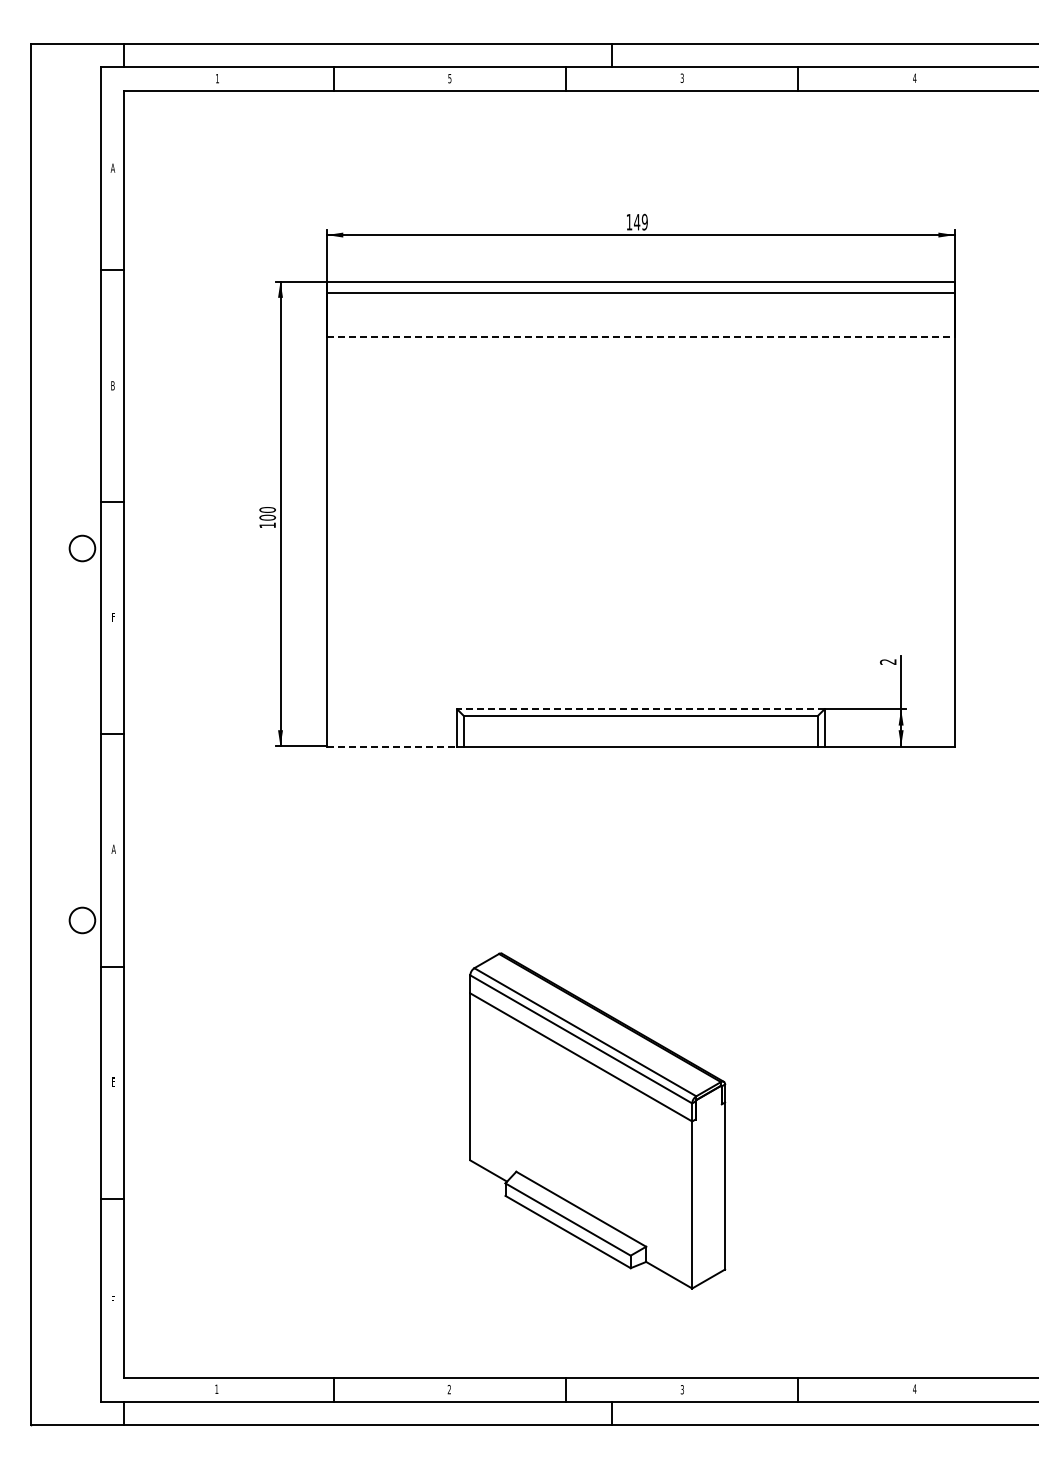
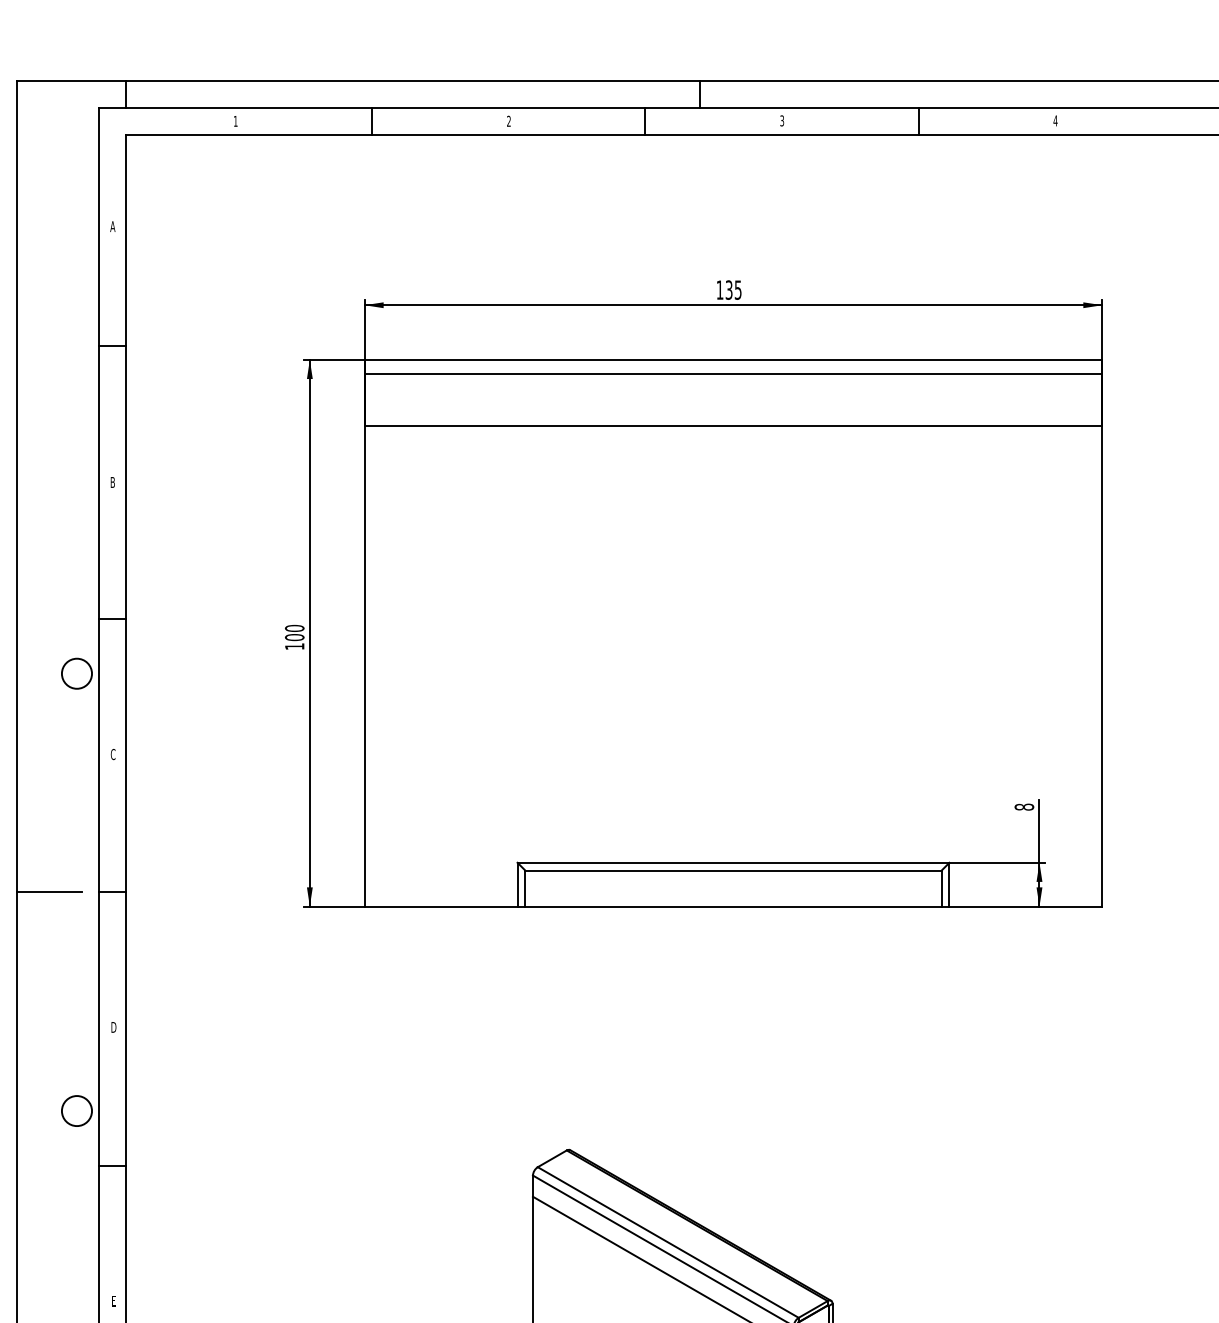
text: (449, 78) -> (508, 121), 5 -> 2
text: (640, 221) -> (733, 289), 149 -> 135
line: (640, 337) -> (733, 425), dashed -> solid
text: (113, 616) -> (113, 753), F -> C
text: (888, 661) -> (1024, 806), 2 -> 8
line: (640, 709) -> (733, 863), dashed -> solid
line: (59, 734) -> (49, 892), added
line: (392, 746) -> (441, 906), dashed -> solid
text: (113, 848) -> (113, 1026), A -> D

